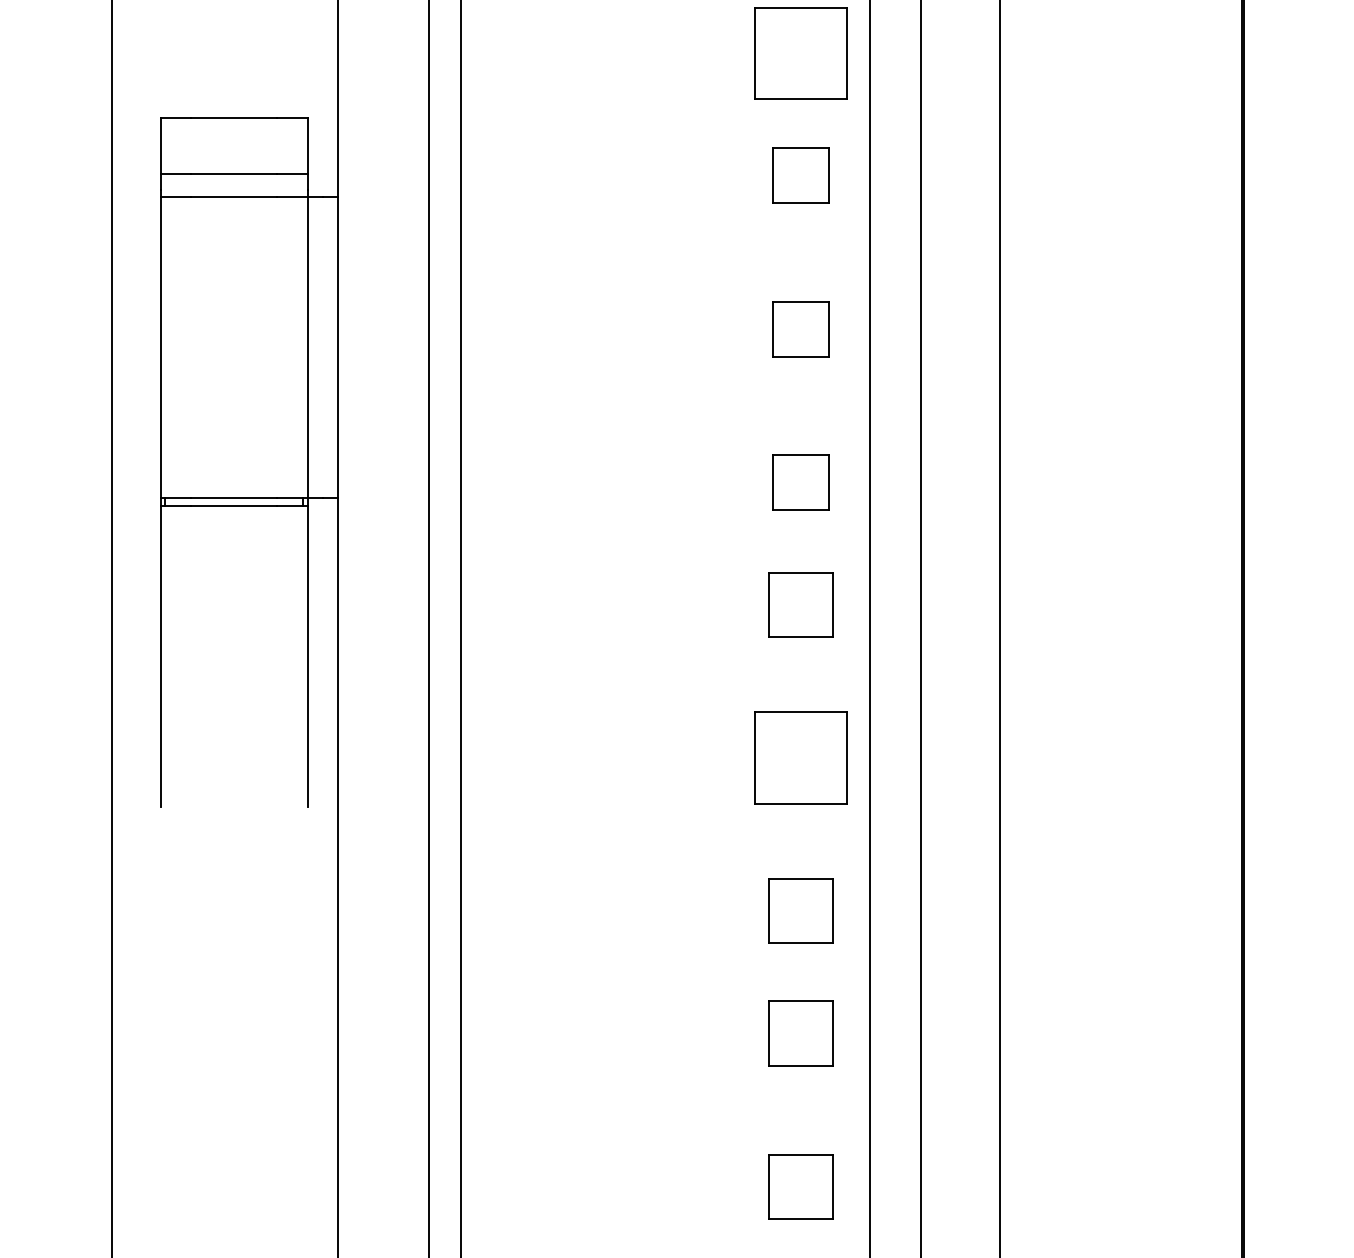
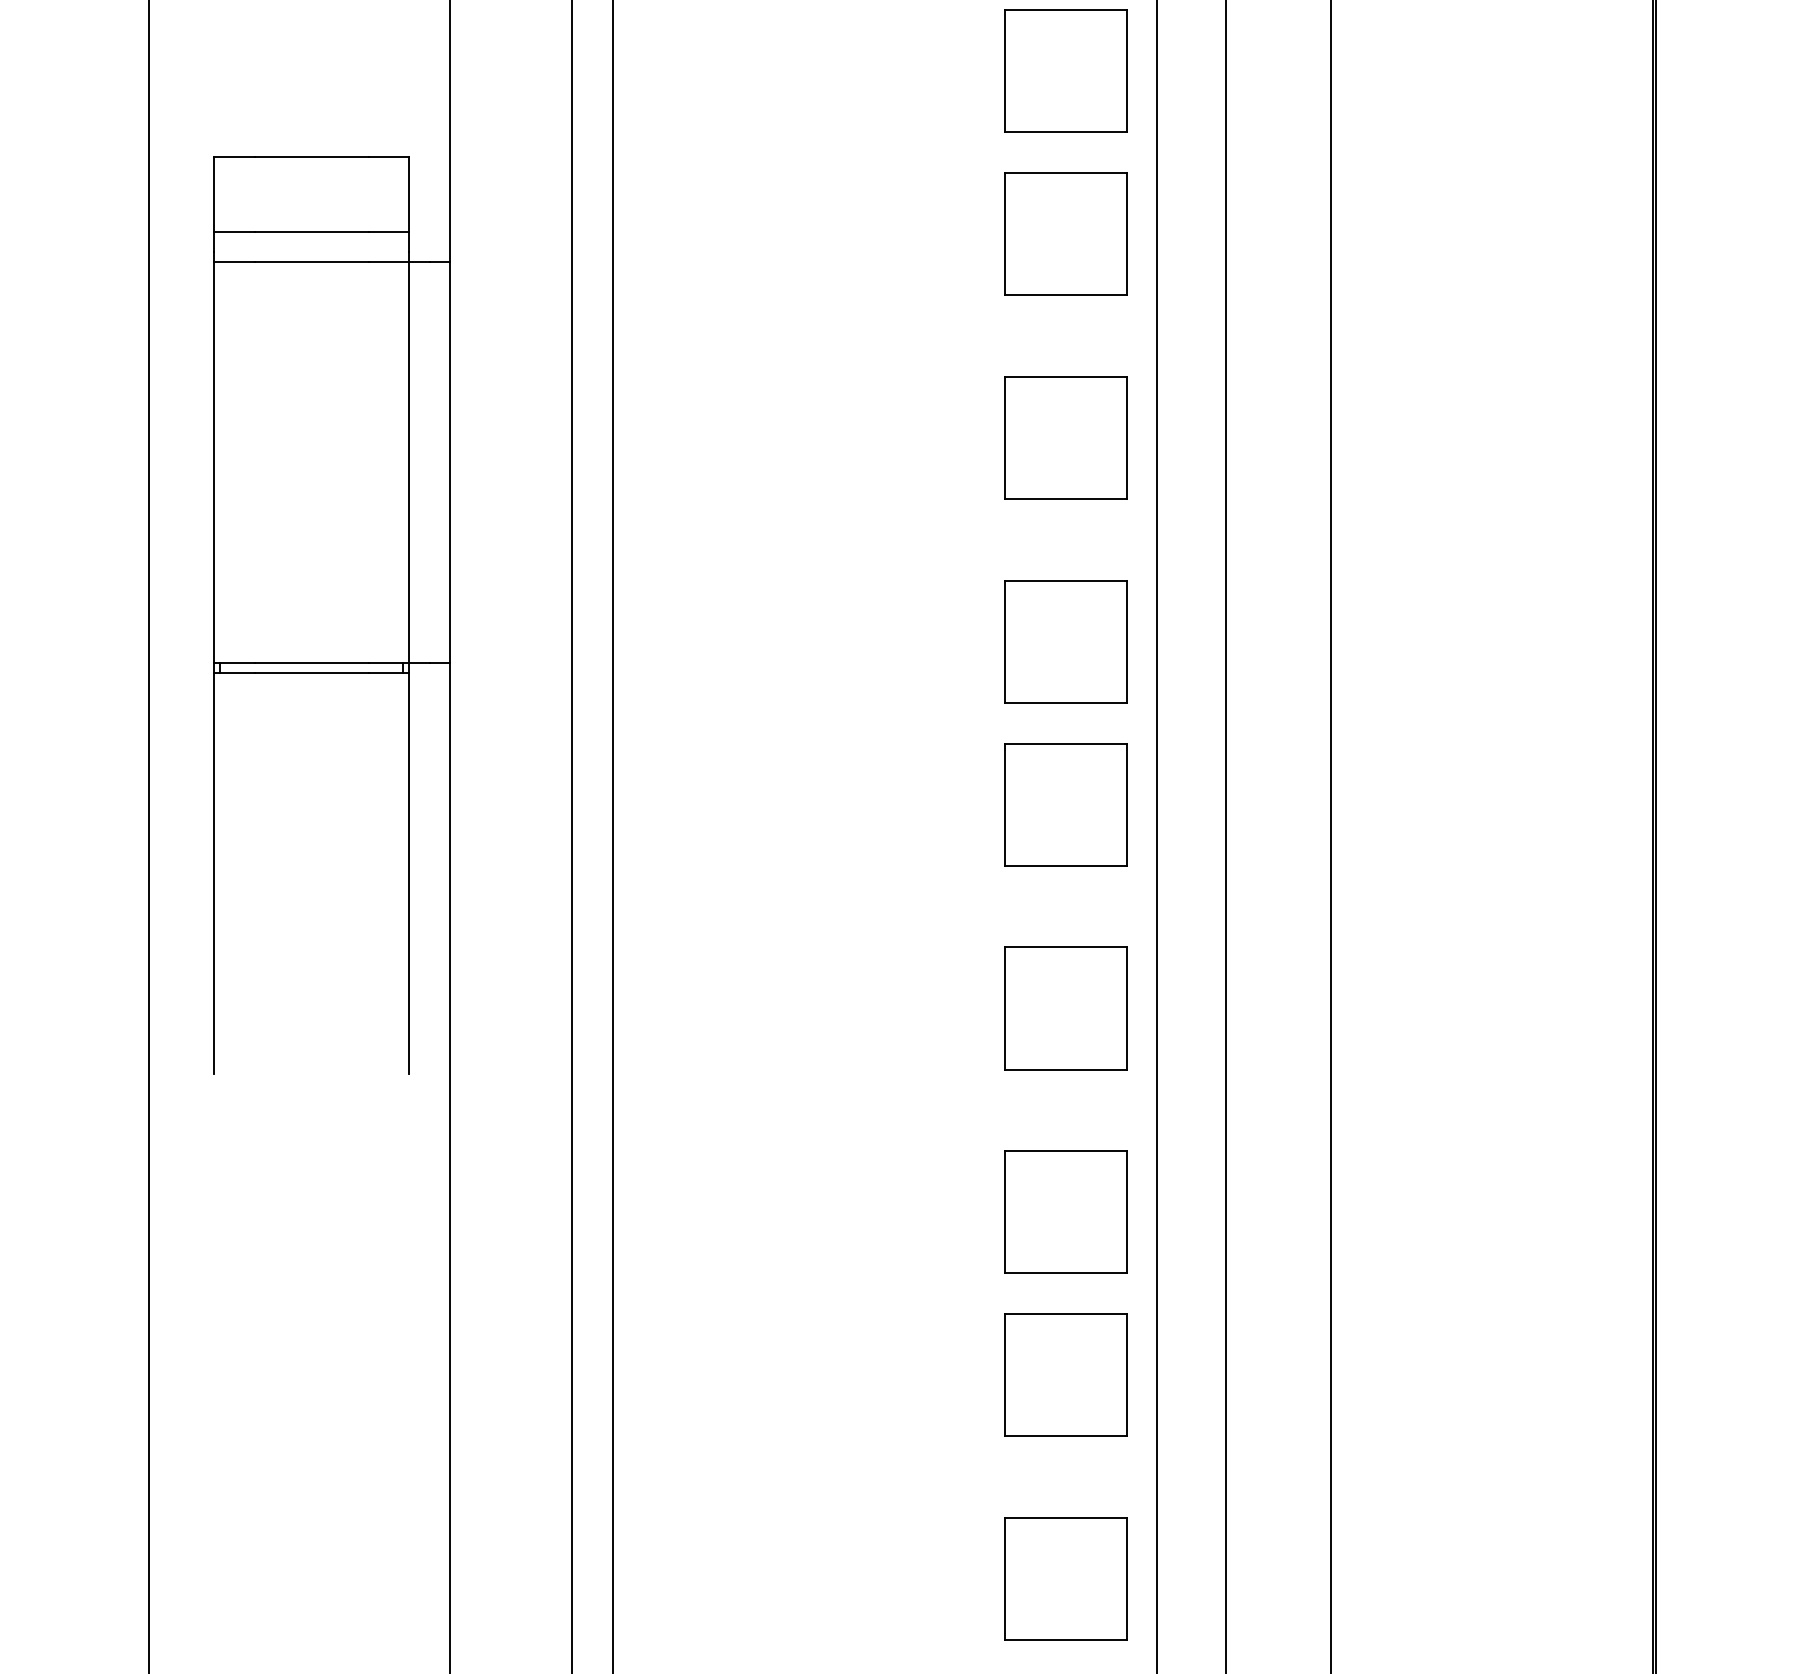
part: (800, 175) -> (1065, 233), size x1.67
part: (800, 328) -> (1065, 437), size x1.67
part: (800, 482) -> (1065, 641), size x1.67
part: (800, 604) -> (1065, 804), size x1.43
part: (800, 910) -> (1065, 1211), size x1.43
part: (800, 1032) -> (1065, 1374), size x1.43
part: (800, 1186) -> (1065, 1578), size x1.43

